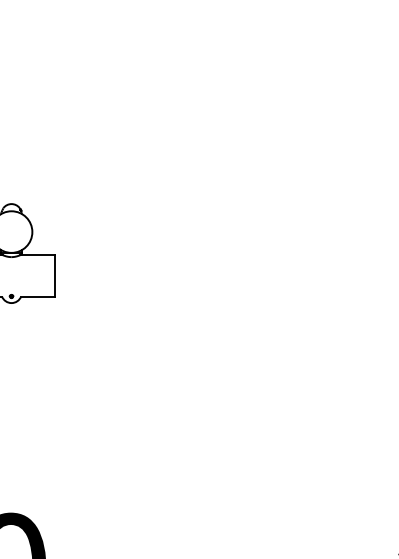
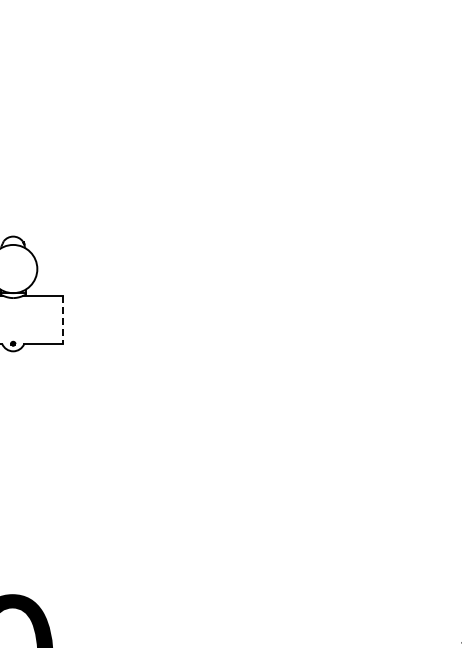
line: (54, 276) -> (63, 320), solid -> dashed

